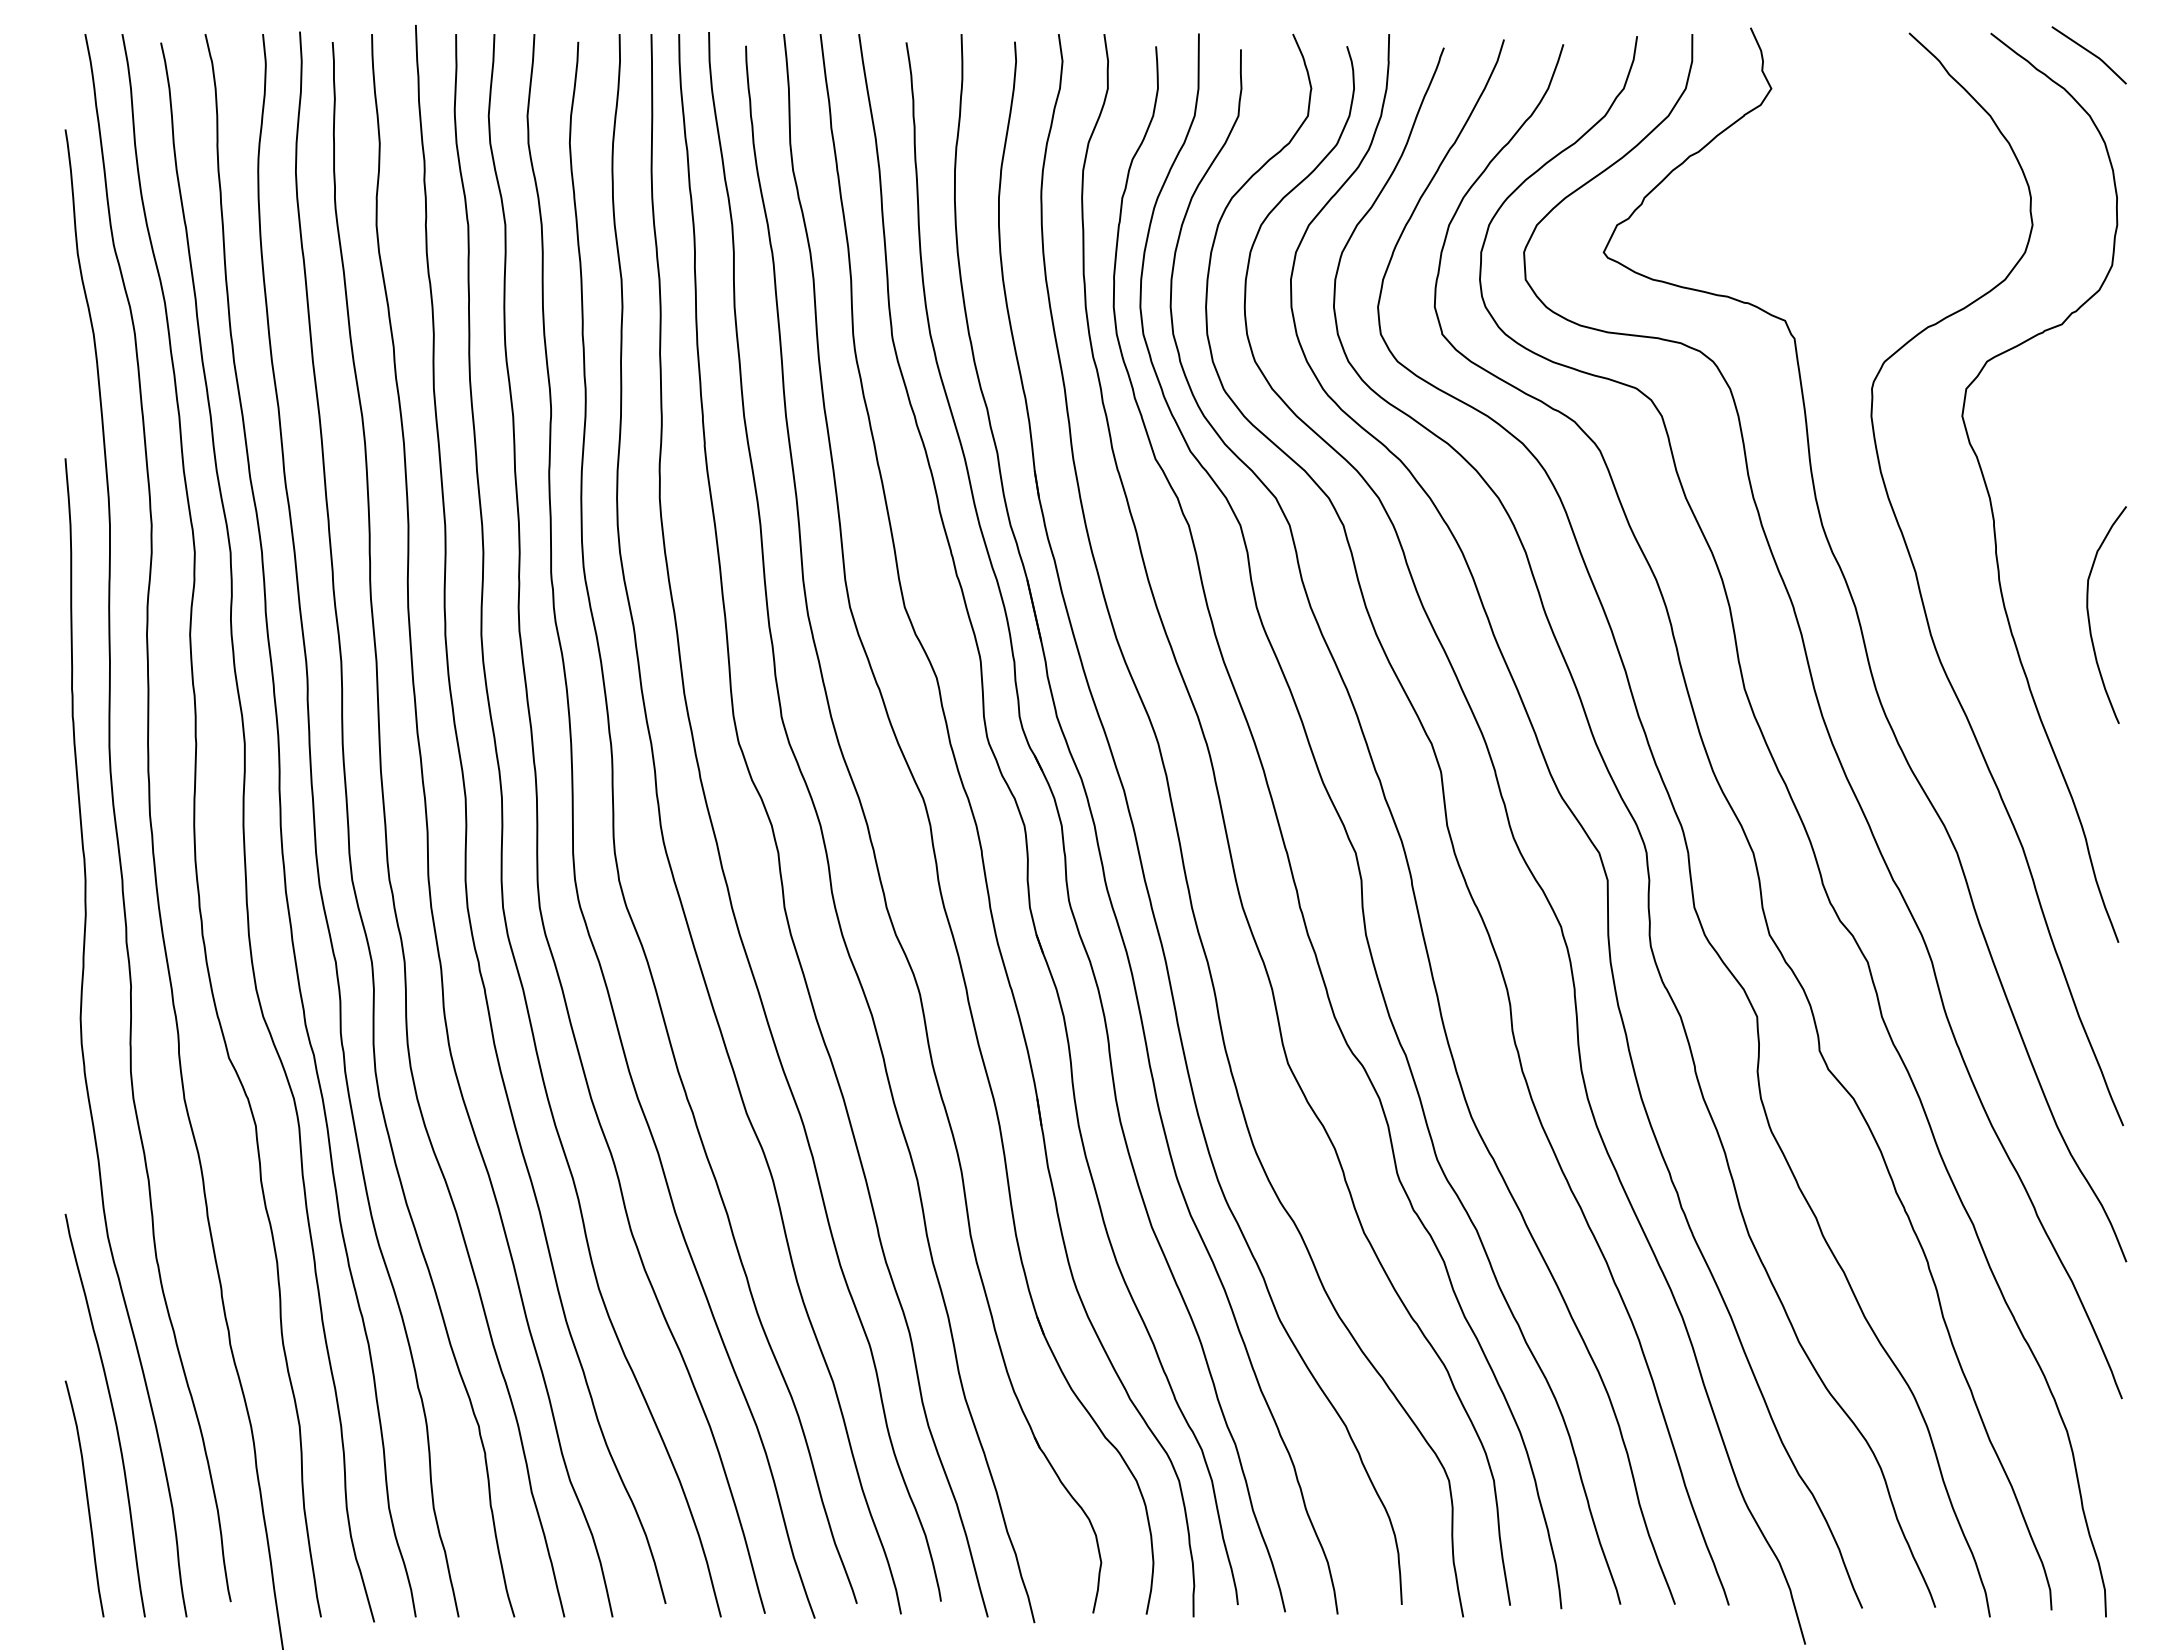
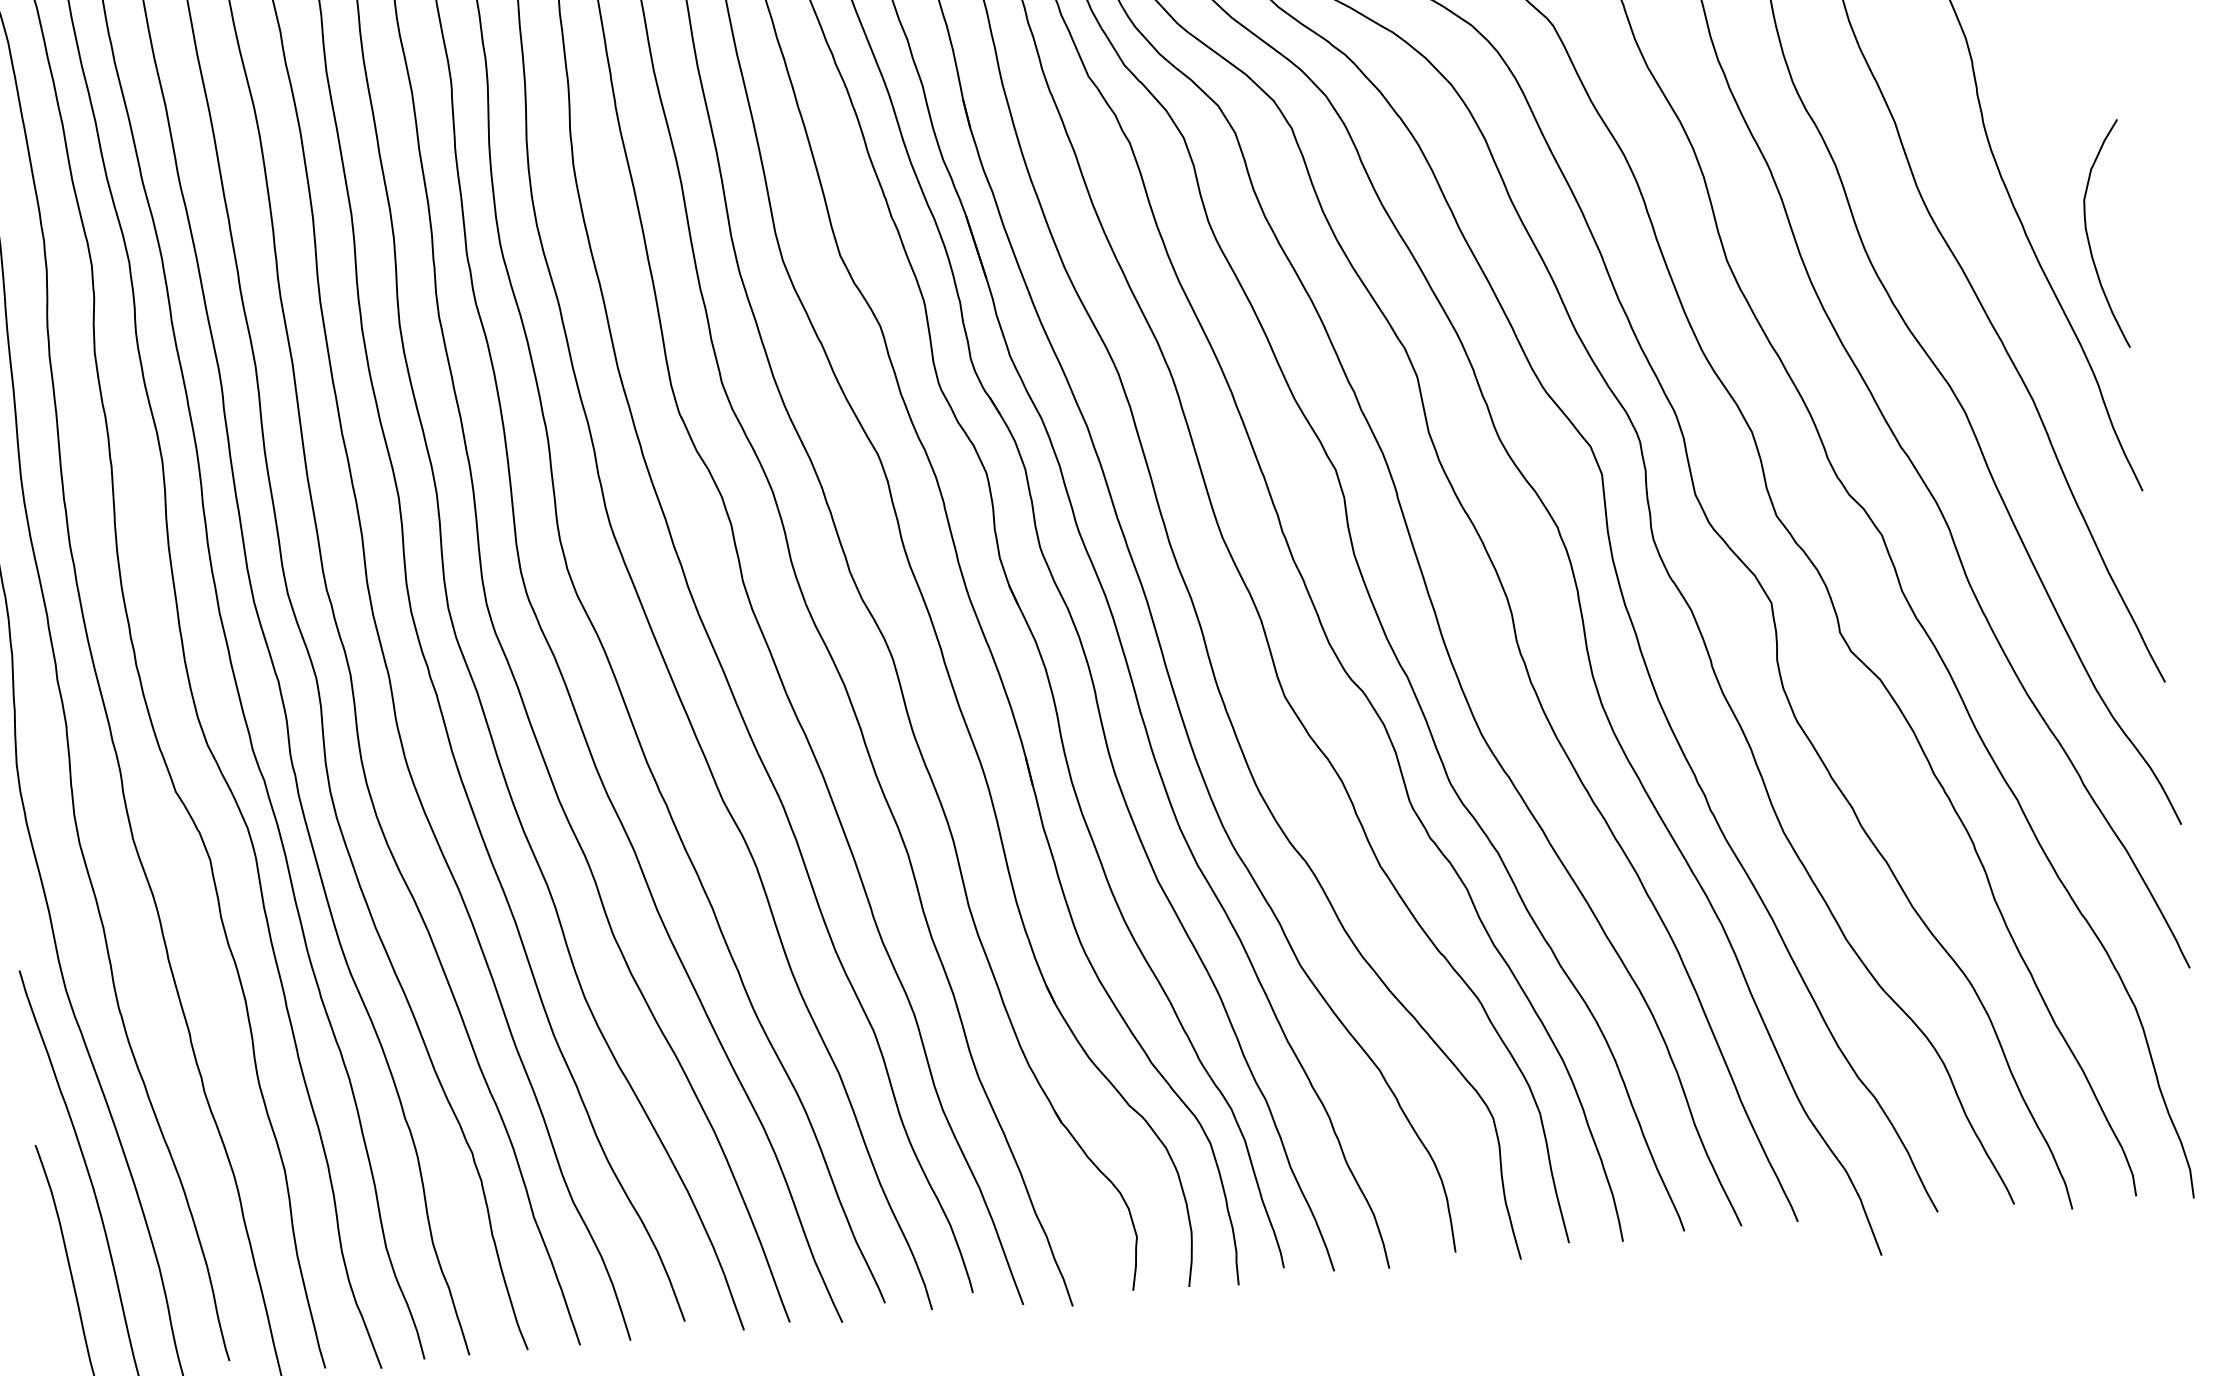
curve: (2089, 614) -> (2088, 236), moved

